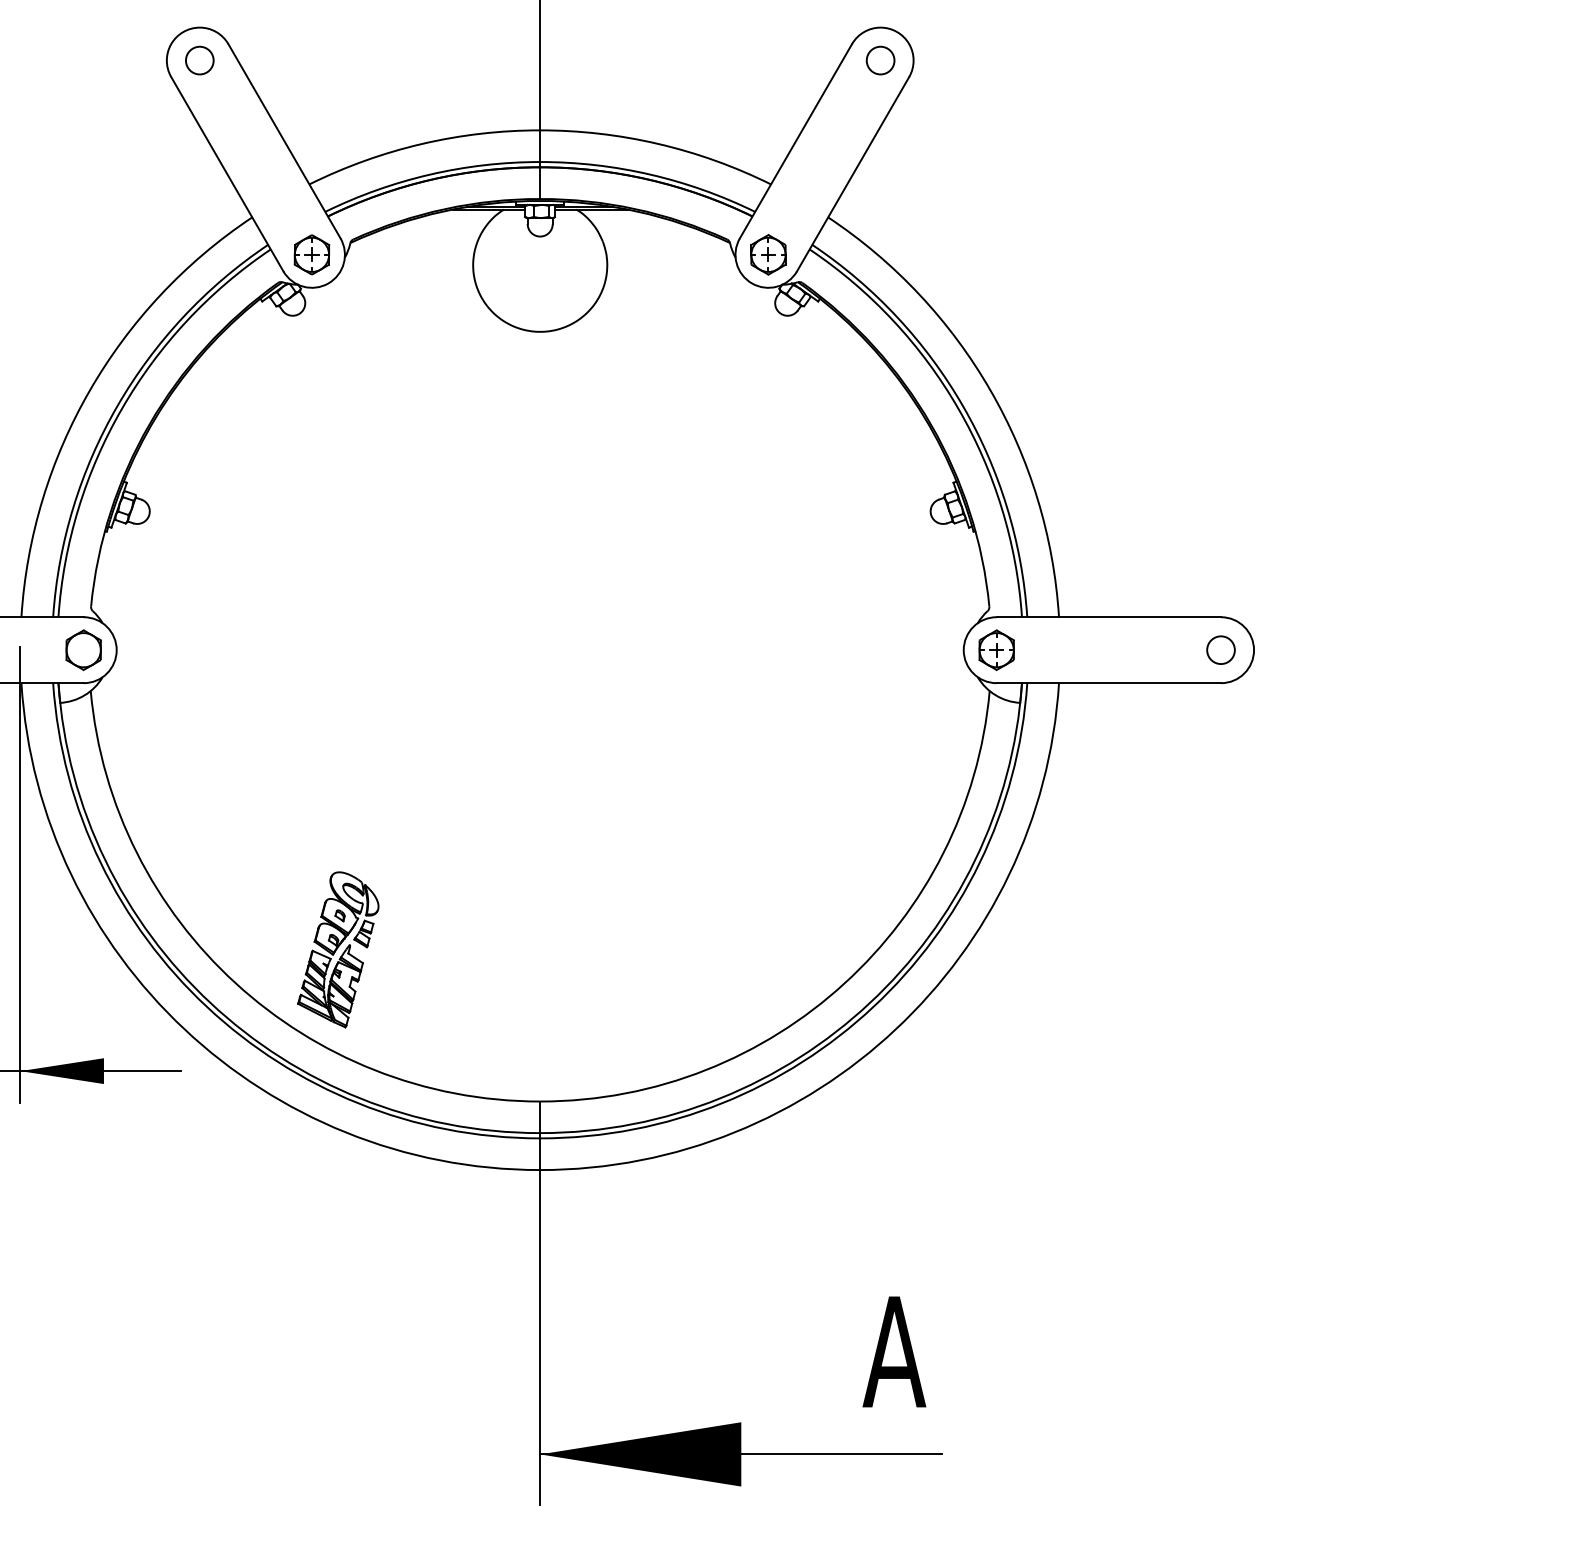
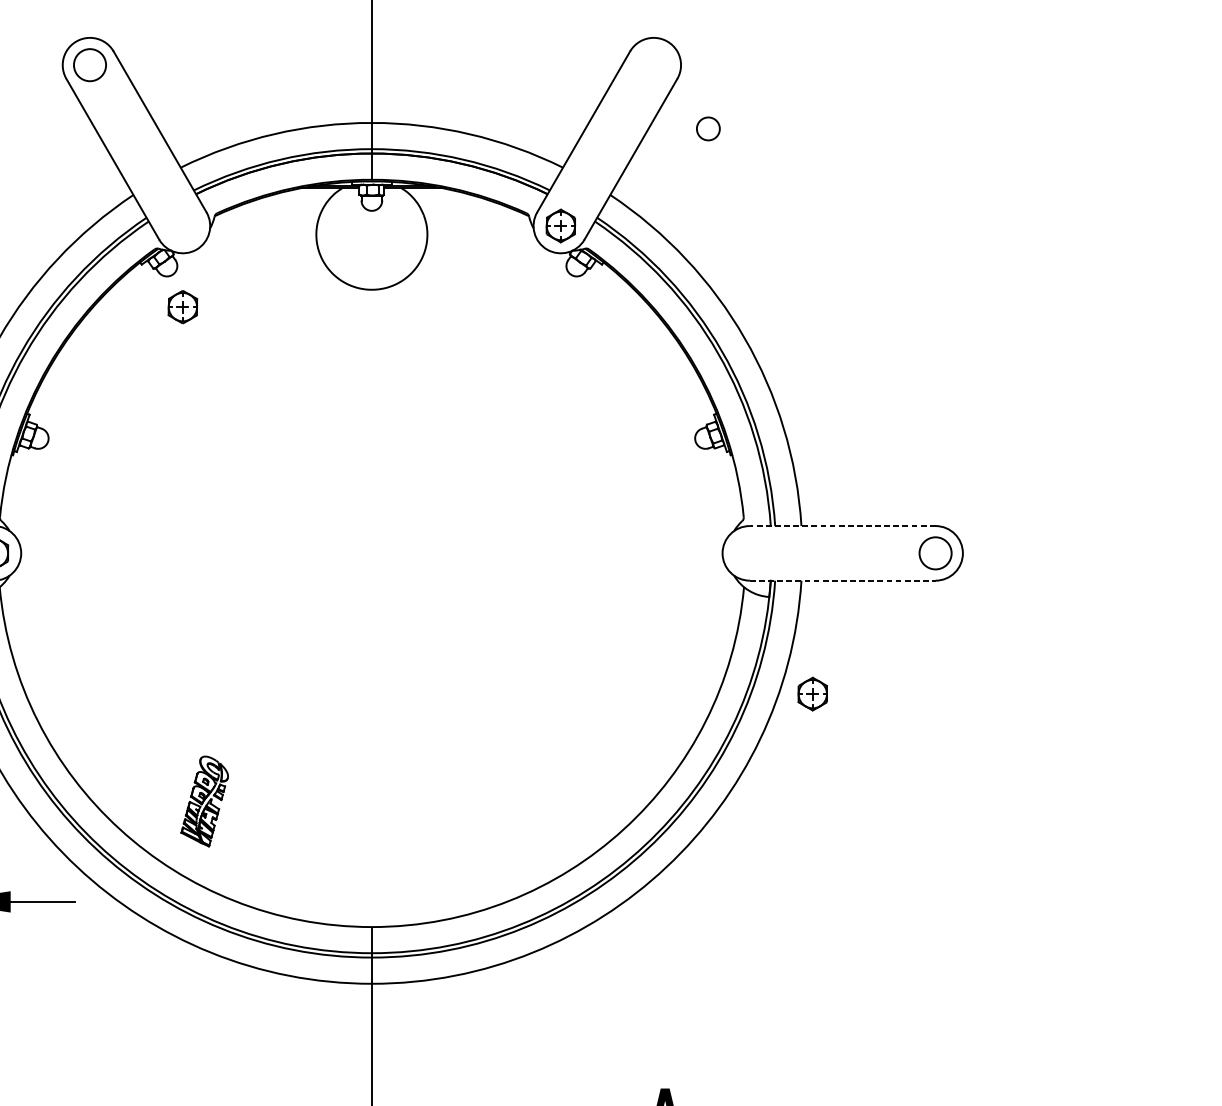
circle: (199, 60) -> (89, 65), size x1.4
circle: (880, 60) -> (708, 128), moved
part: (311, 254) -> (182, 306), moved
line: (1108, 617) -> (842, 526), solid -> dashed
part: (996, 649) -> (812, 693), moved
circle: (1220, 650) -> (935, 553), size x1.4
line: (1109, 683) -> (843, 580), solid -> dashed
part: (338, 949) -> (204, 801), size x0.7

